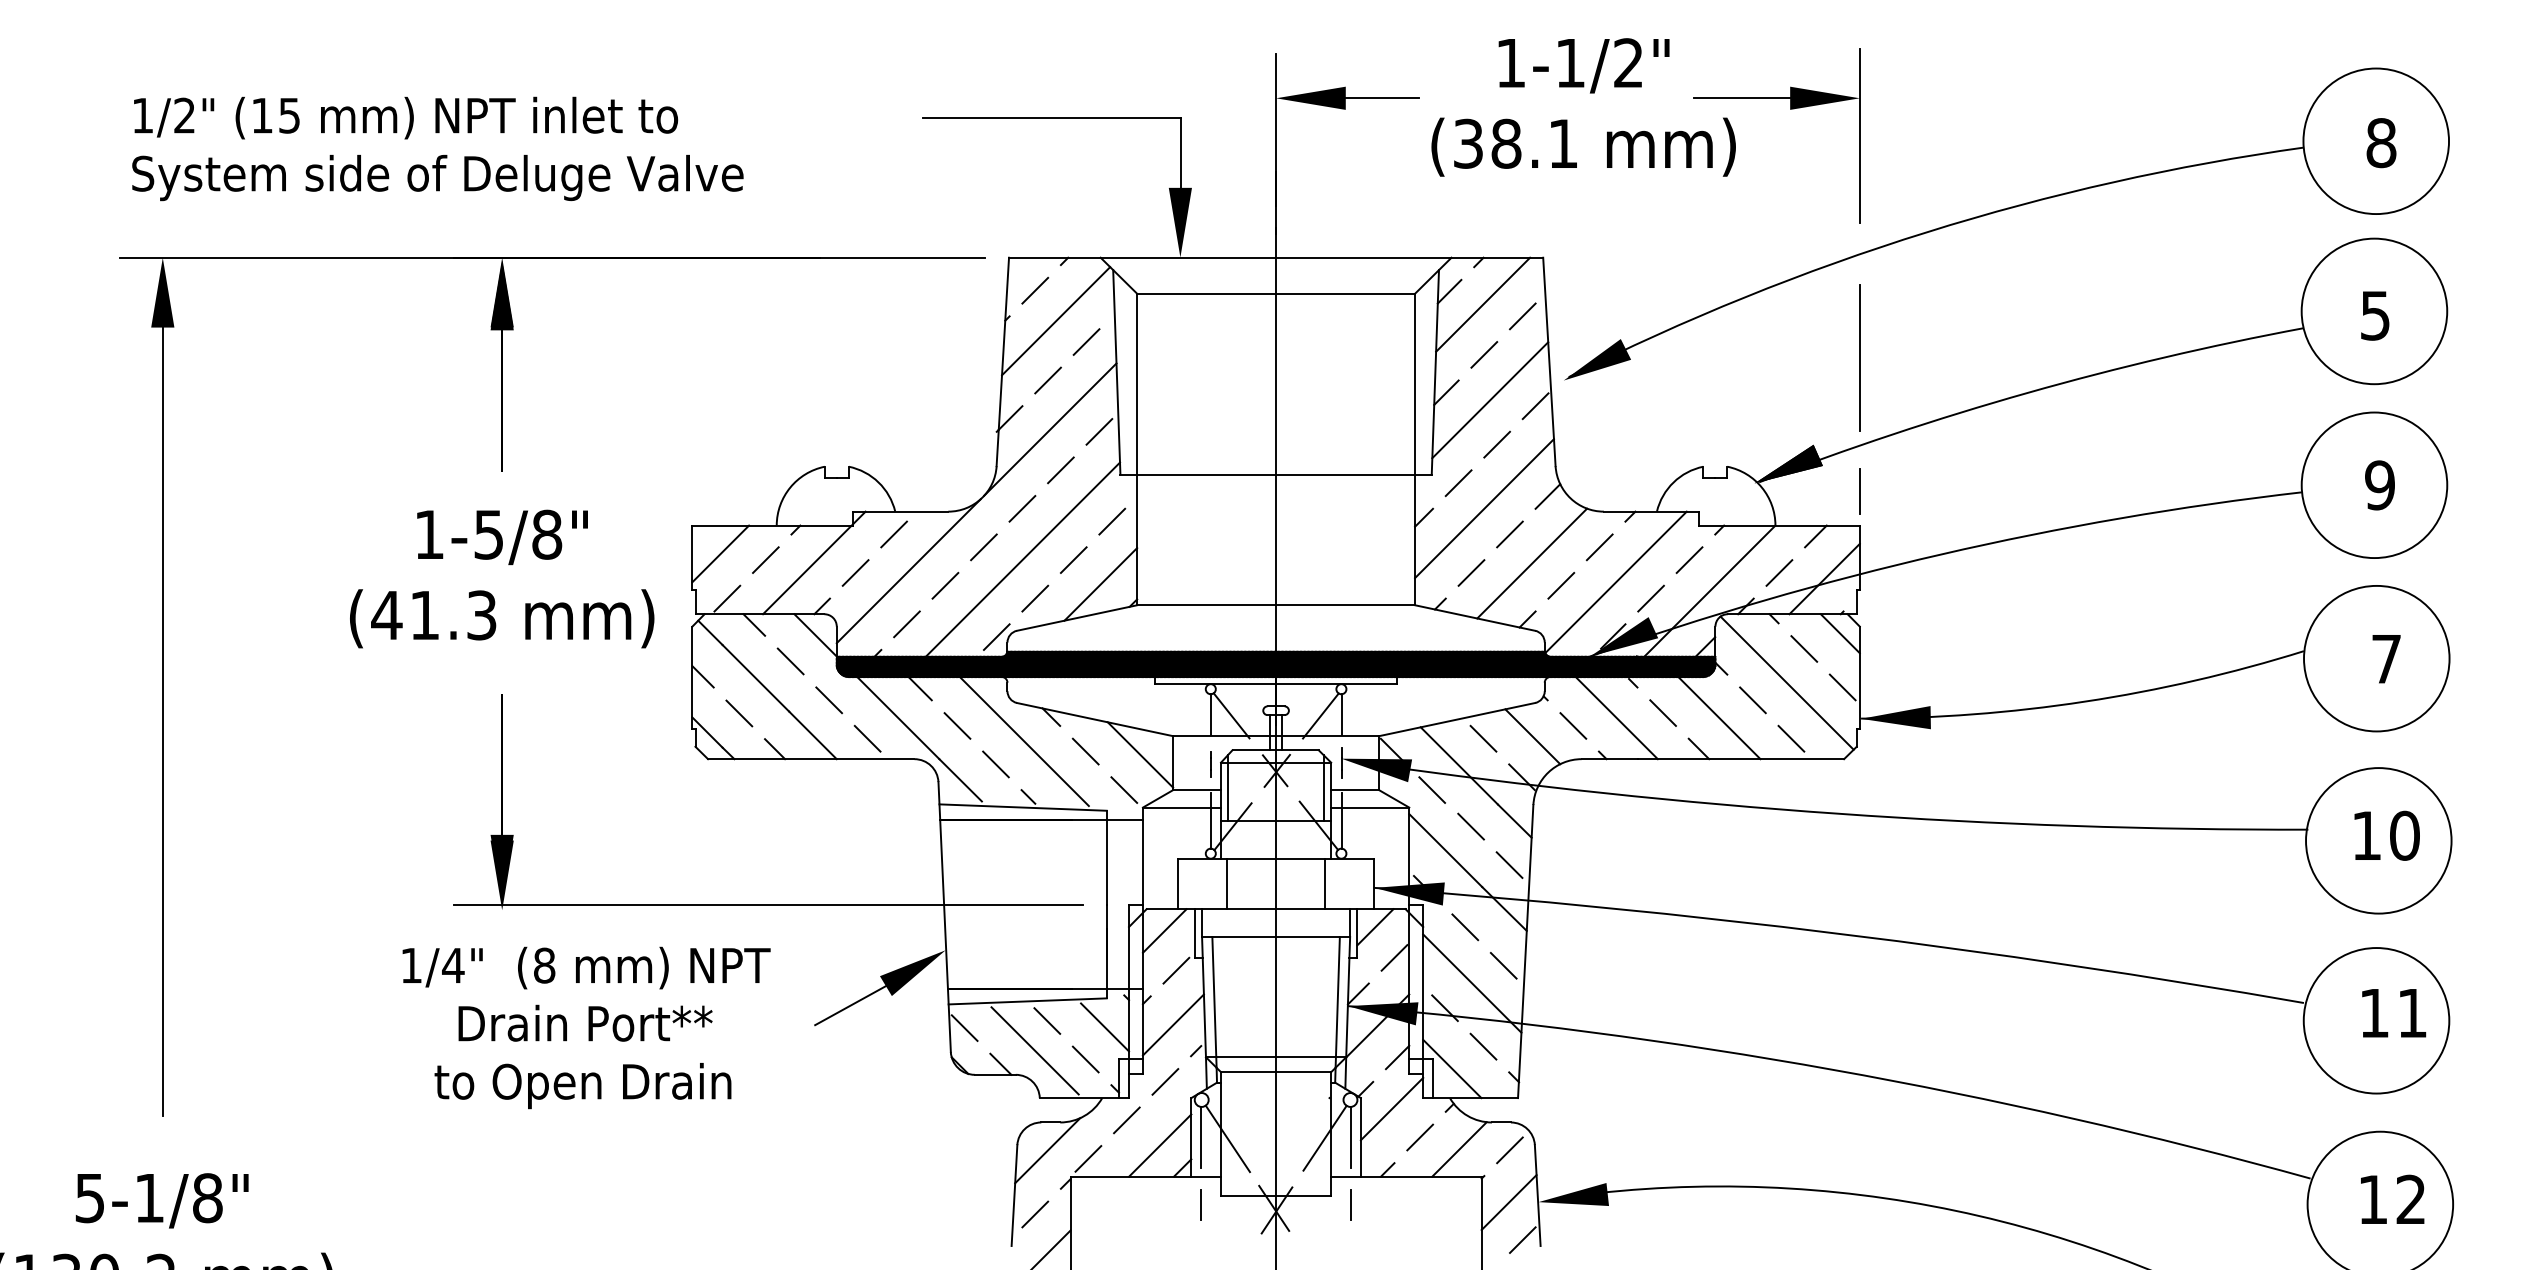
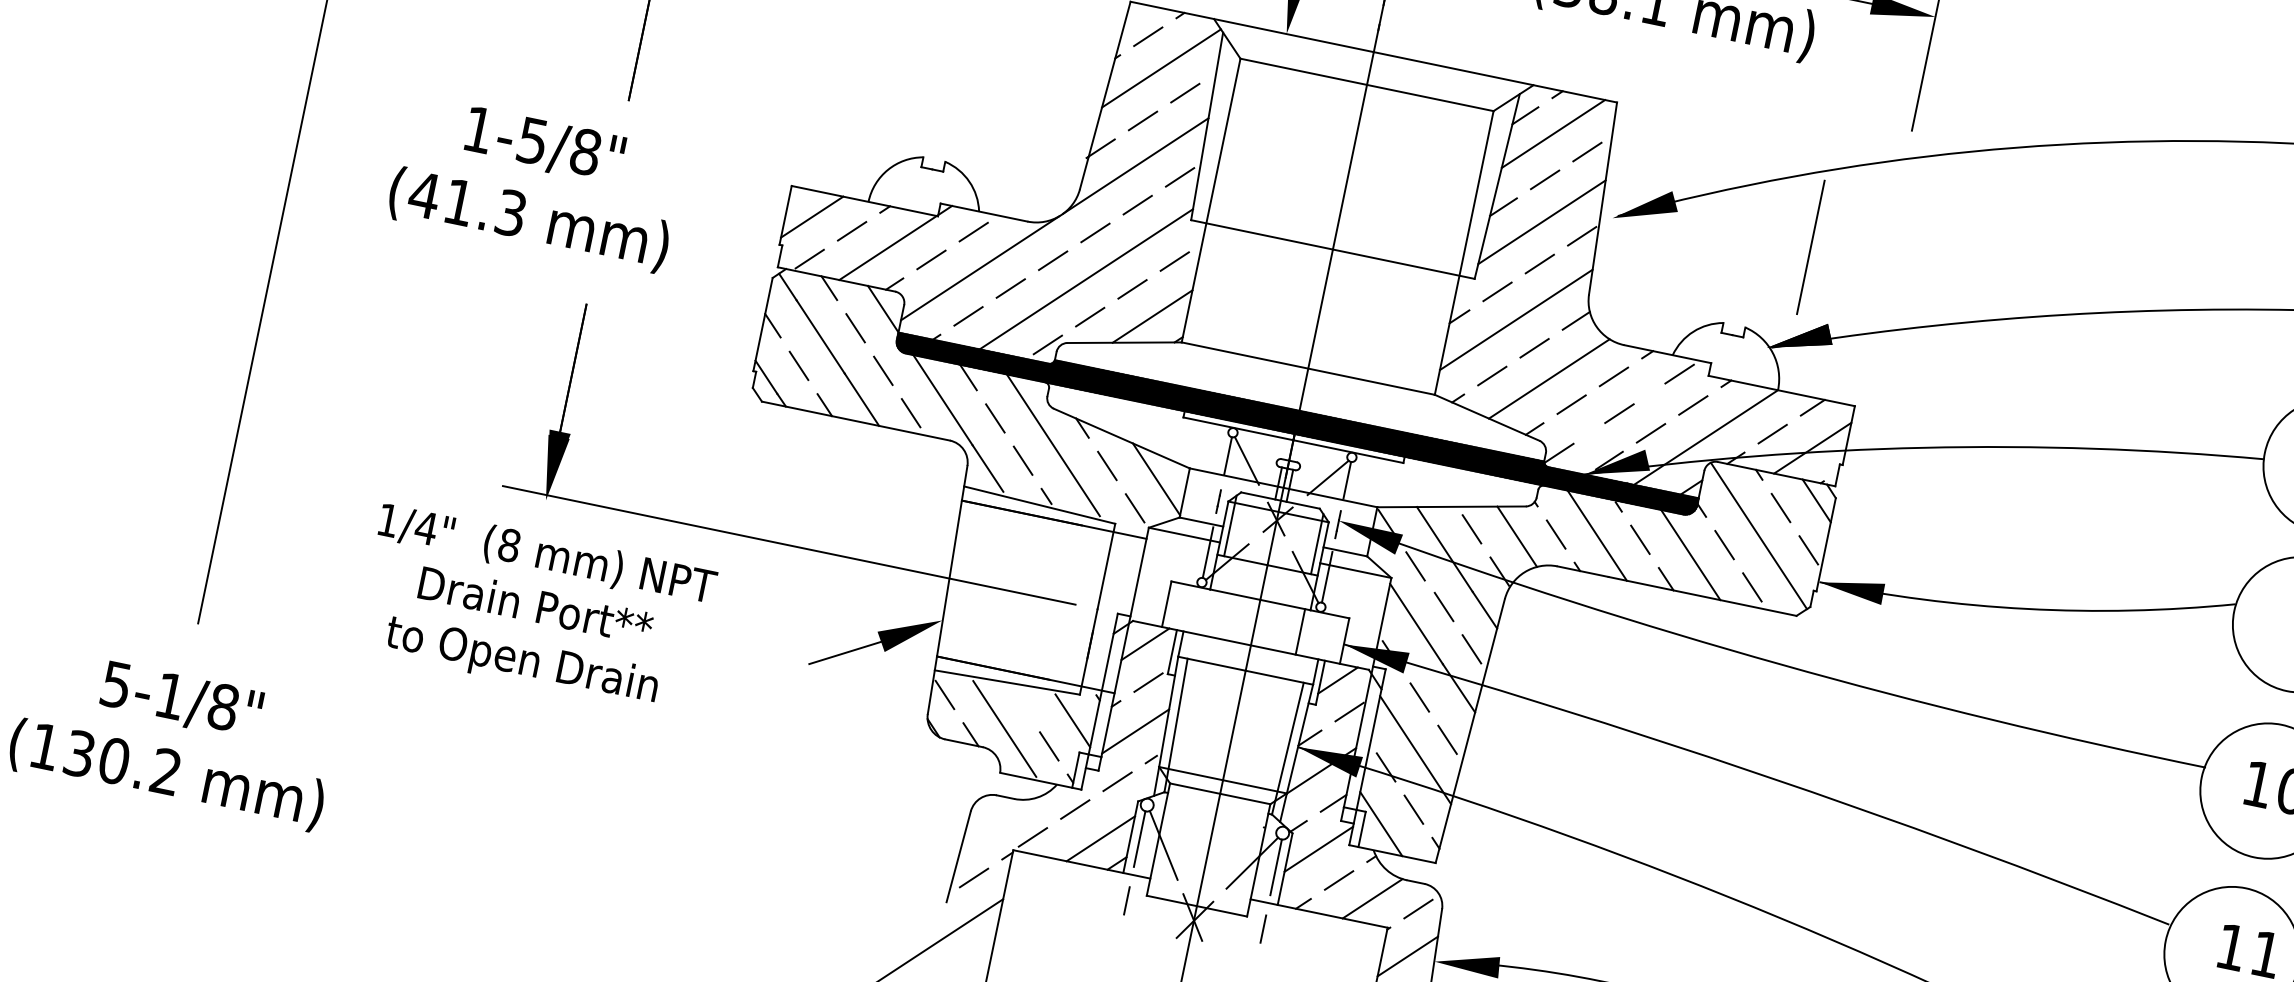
line: (1859, 357) -> (1810, 246), moved
line: (1859, 491) -> (1861, 375), removed
text: (502, 578) -> (536, 183), moved
line: (1616, 582) -> (1622, 412), solid -> dashed
line: (1226, 884) -> (1210, 613), removed
line: (1047, 1020) -> (1021, 703), removed
text: (586, 1027) -> (535, 609), moved
line: (1047, 1150) -> (997, 822), removed

